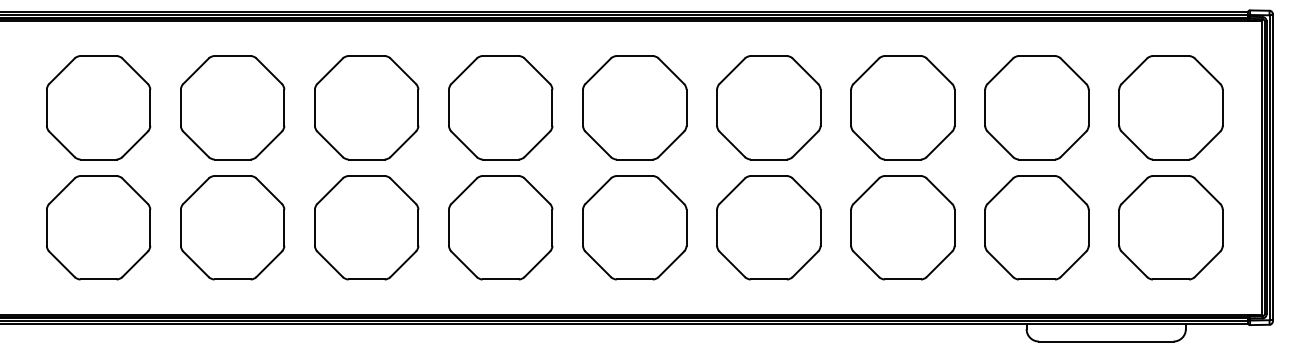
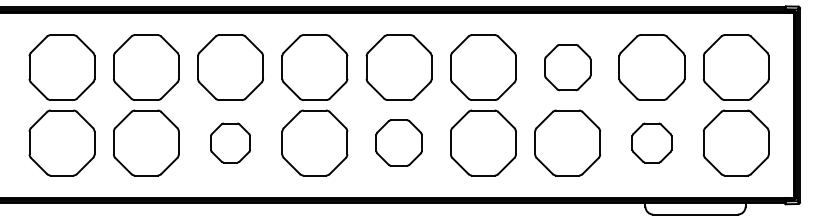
part: (902, 107) -> (567, 67), size x0.7
part: (366, 226) -> (230, 142), size x0.6
part: (633, 226) -> (398, 142), size x0.7
part: (1036, 226) -> (651, 142), size x0.6

